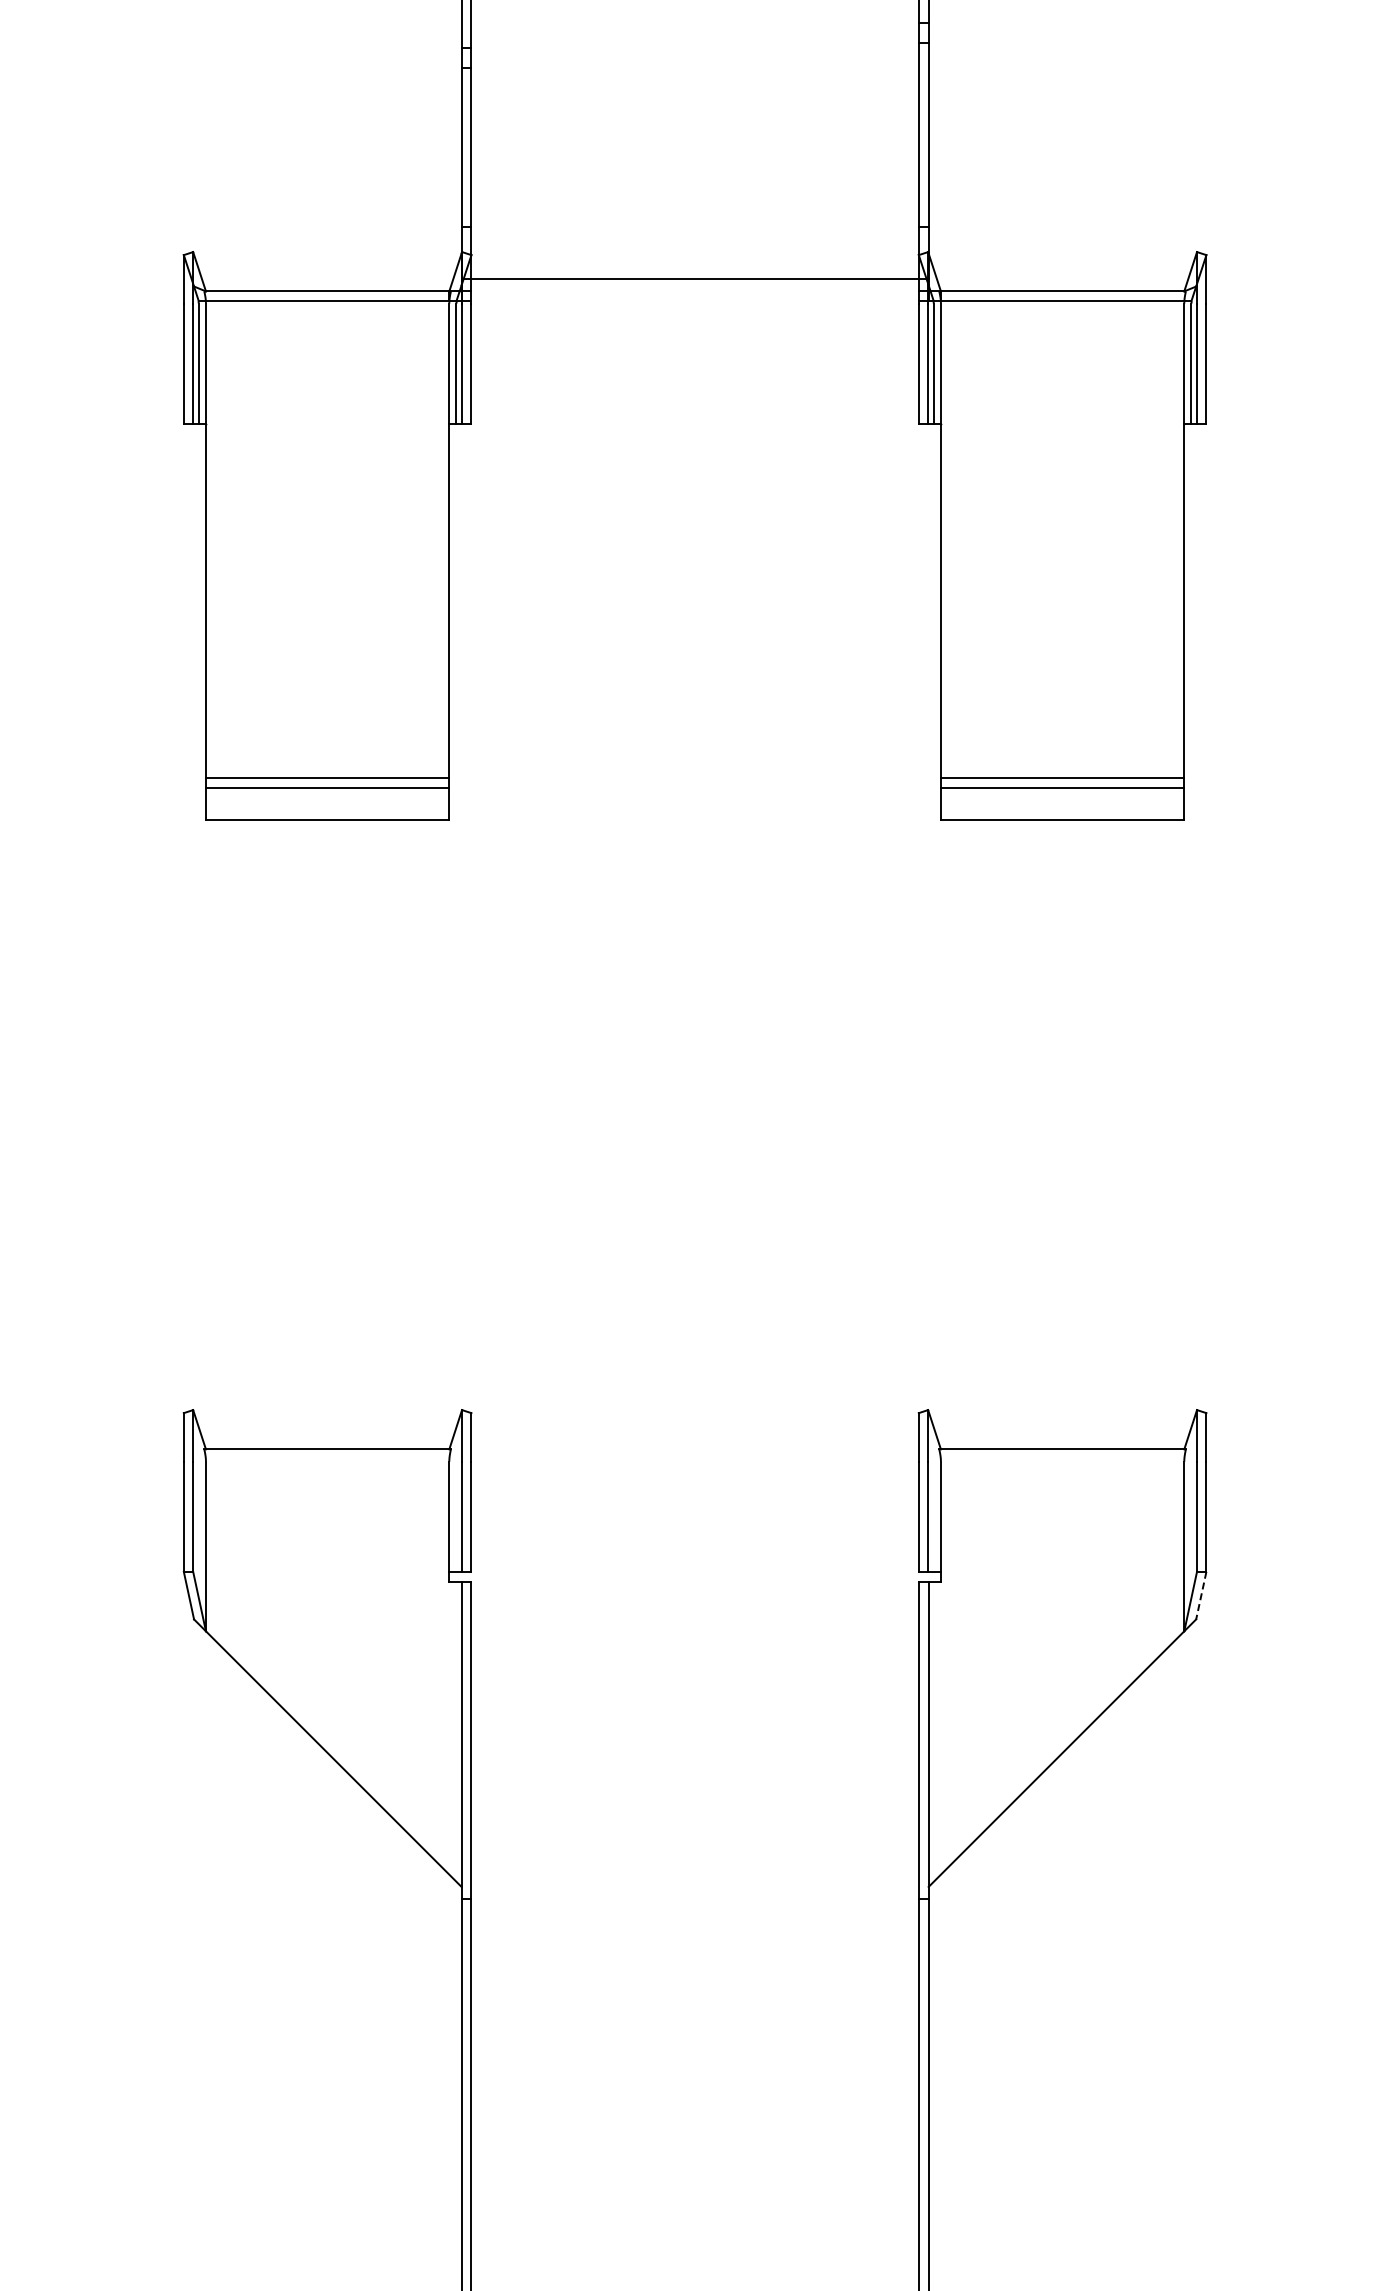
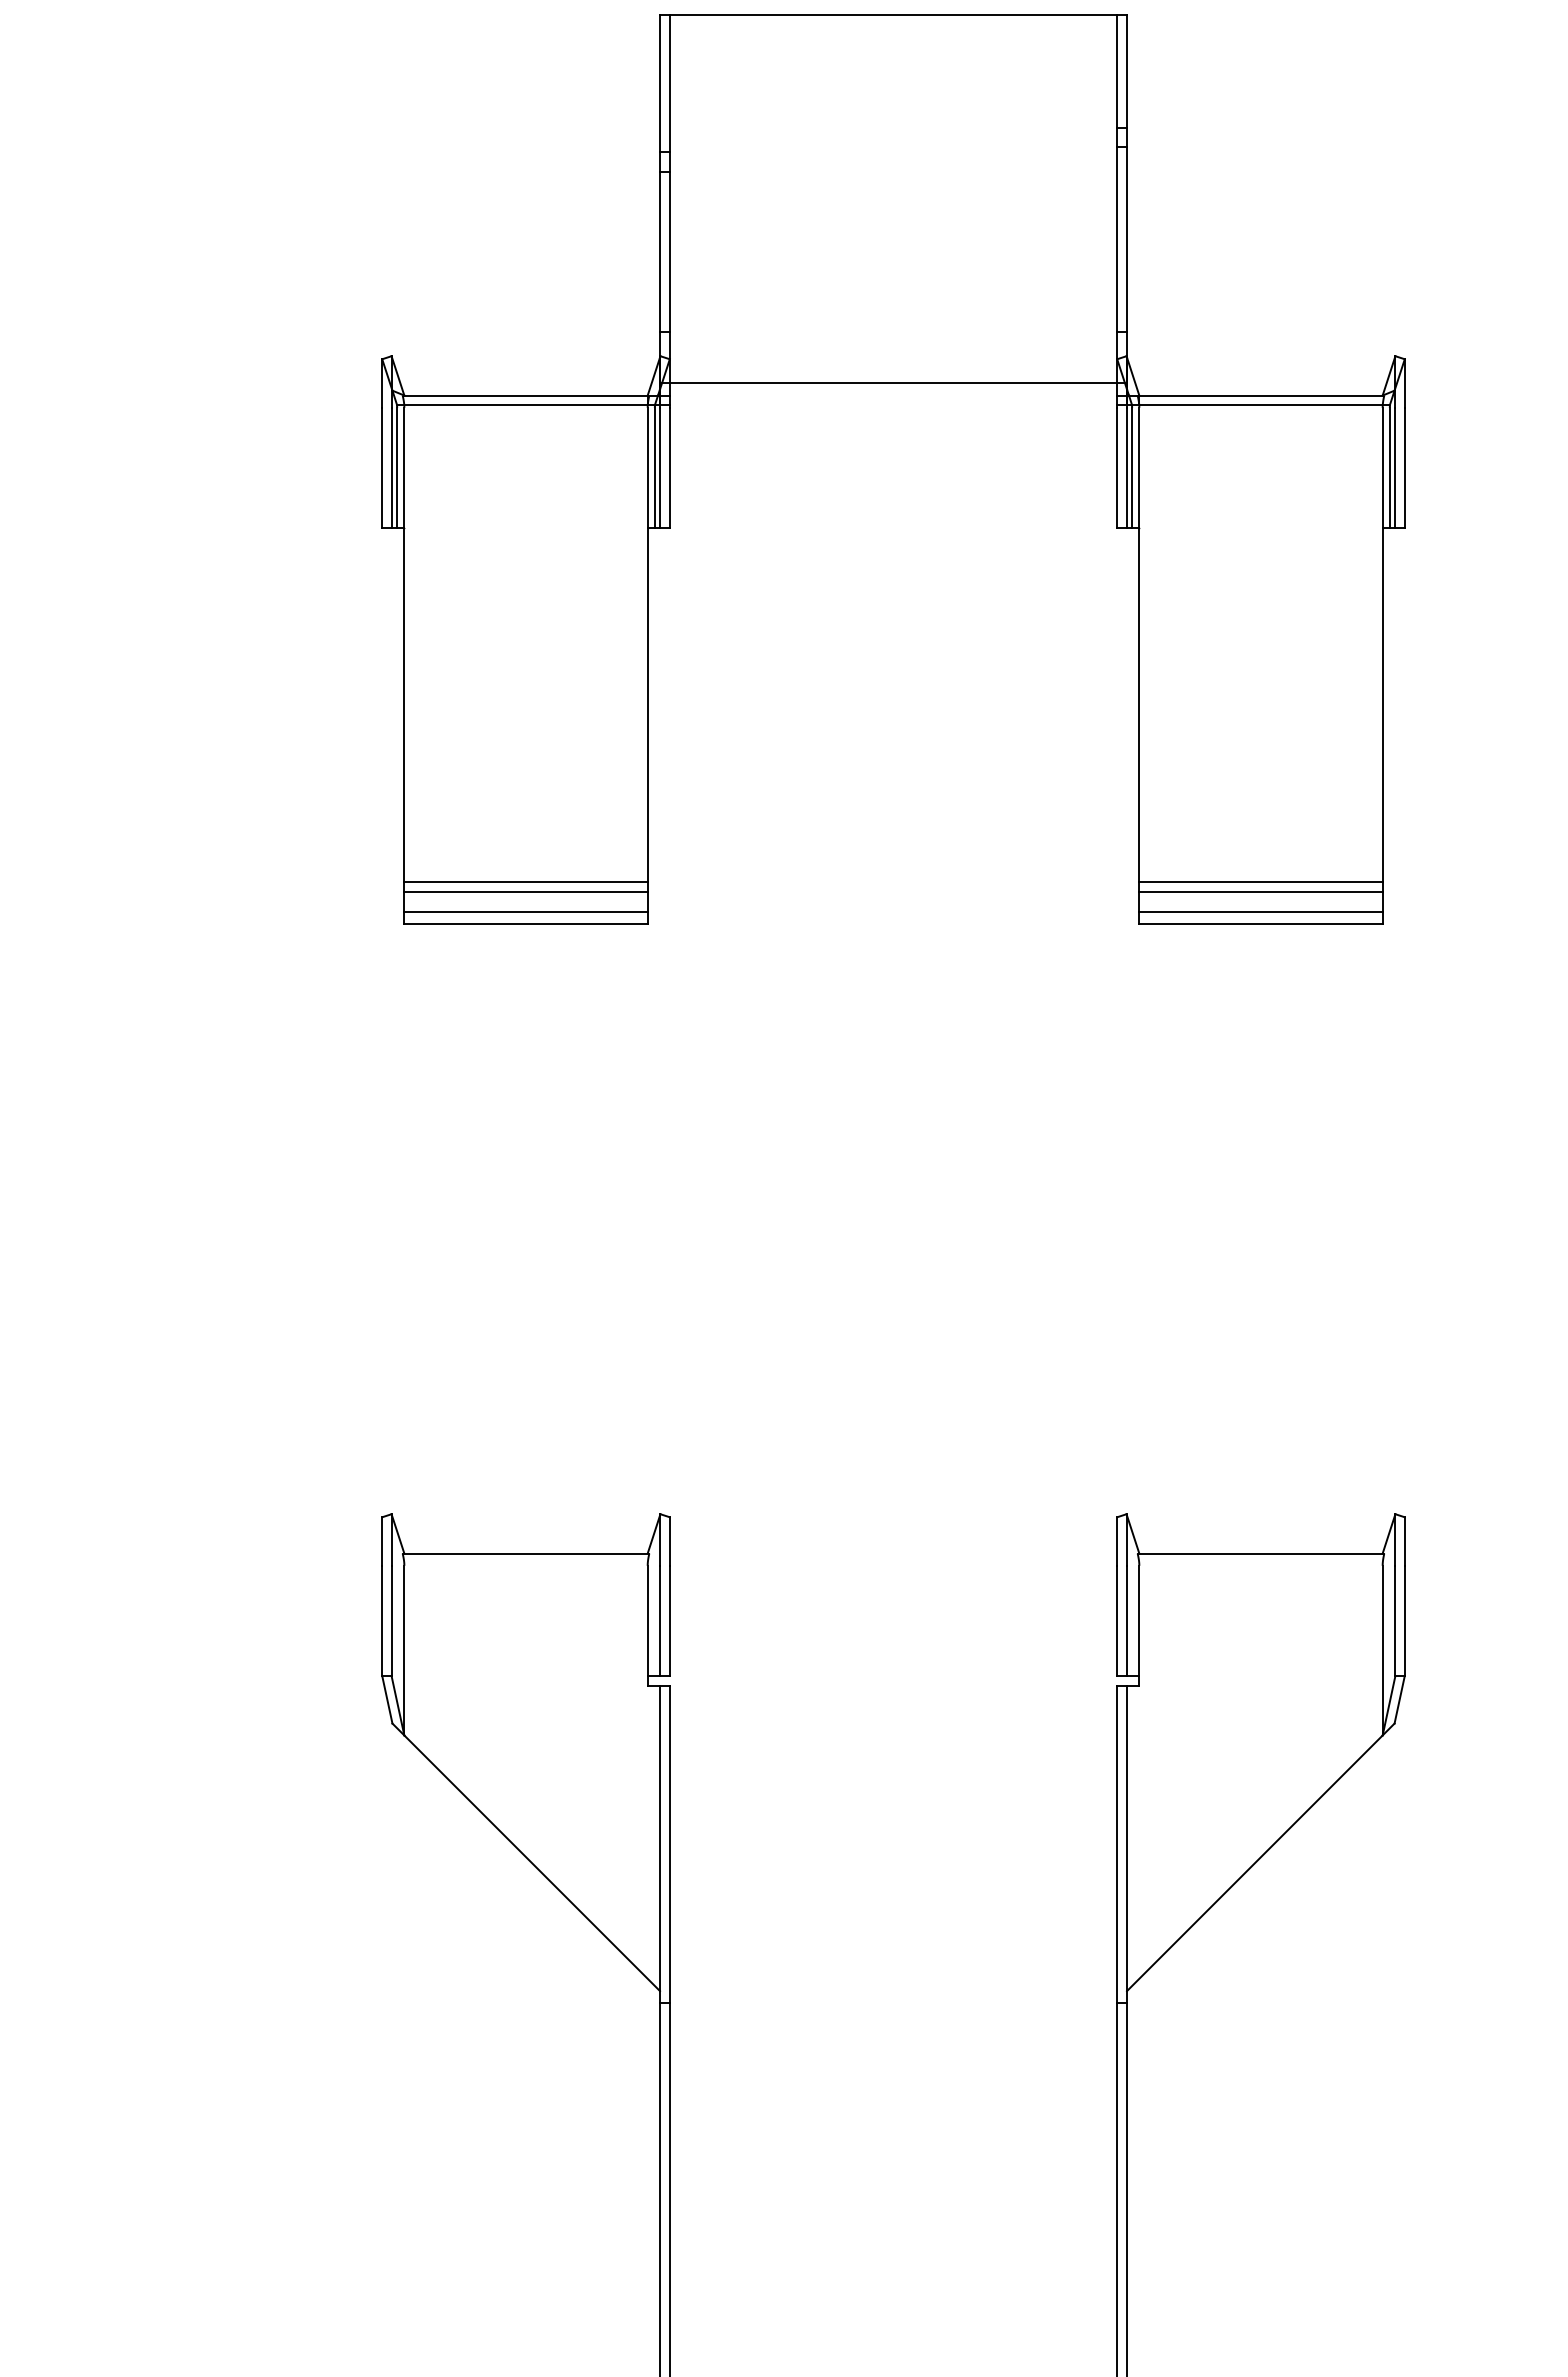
line: (327, 807) -> (525, 911), added
line: (1062, 807) -> (1260, 911), added
line: (1201, 1596) -> (1399, 1700), dashed -> solid

